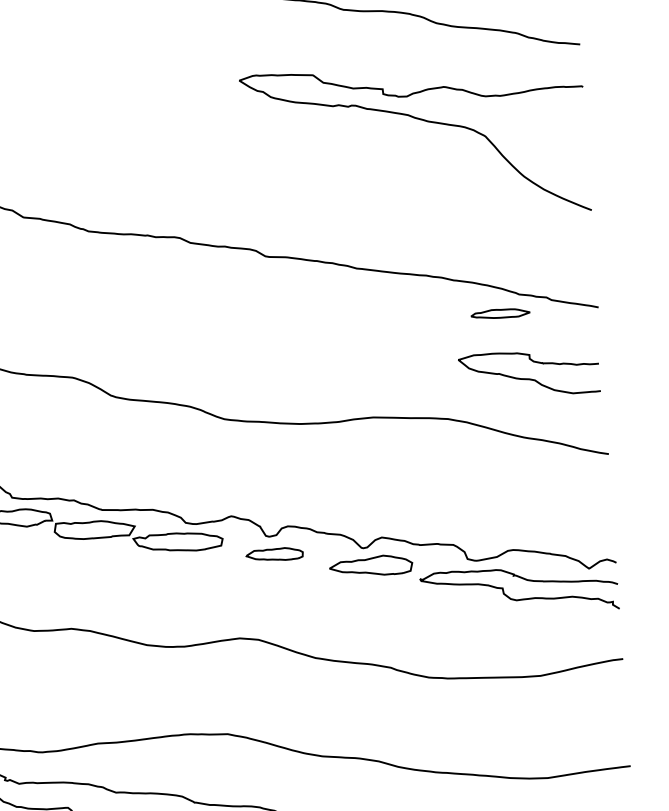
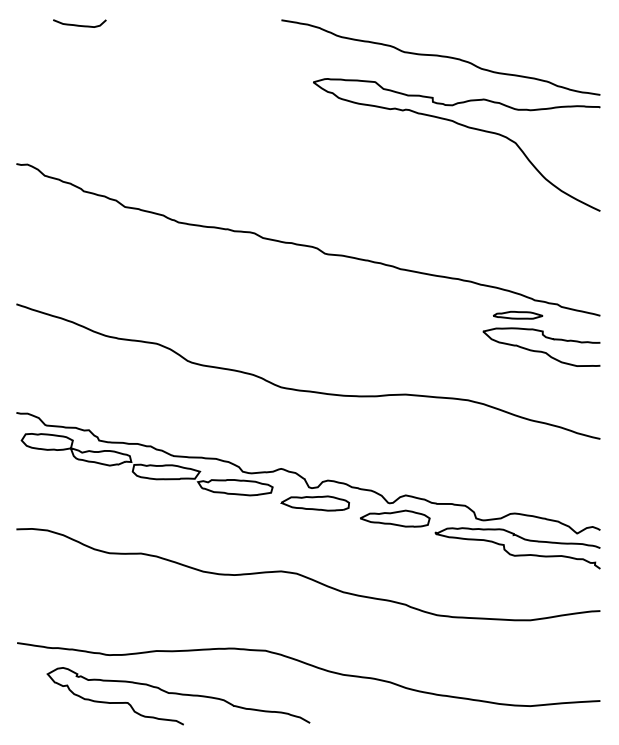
curve: (420, 120) -> (462, 126), moved
curve: (528, 377) -> (540, 350), moved
part: (273, 554) -> (314, 503), size x1.43

